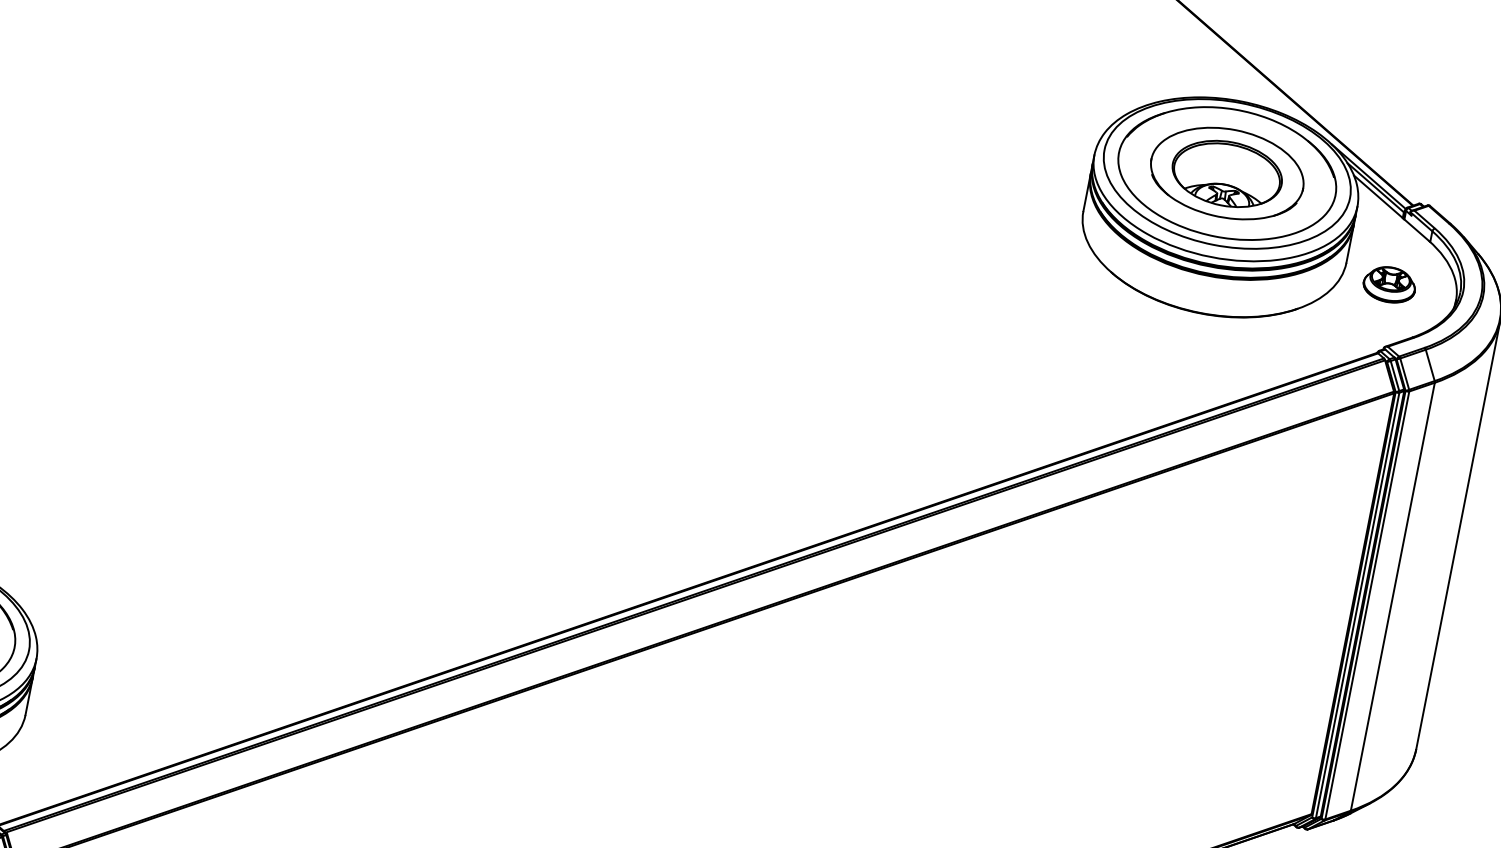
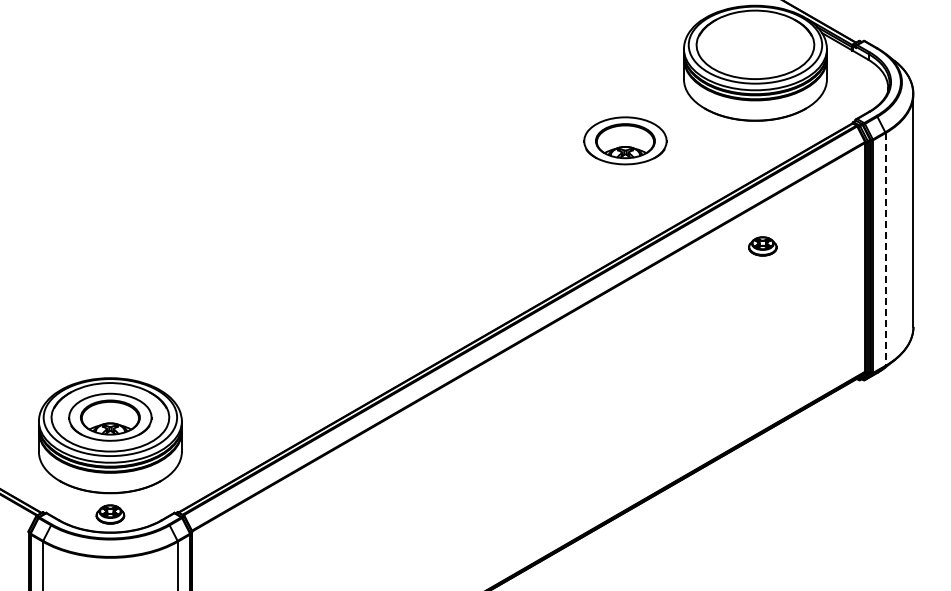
part: (1227, 172) -> (625, 140), moved
part: (1389, 284) -> (762, 246), moved
line: (1392, 596) -> (885, 249), solid -> dashed

